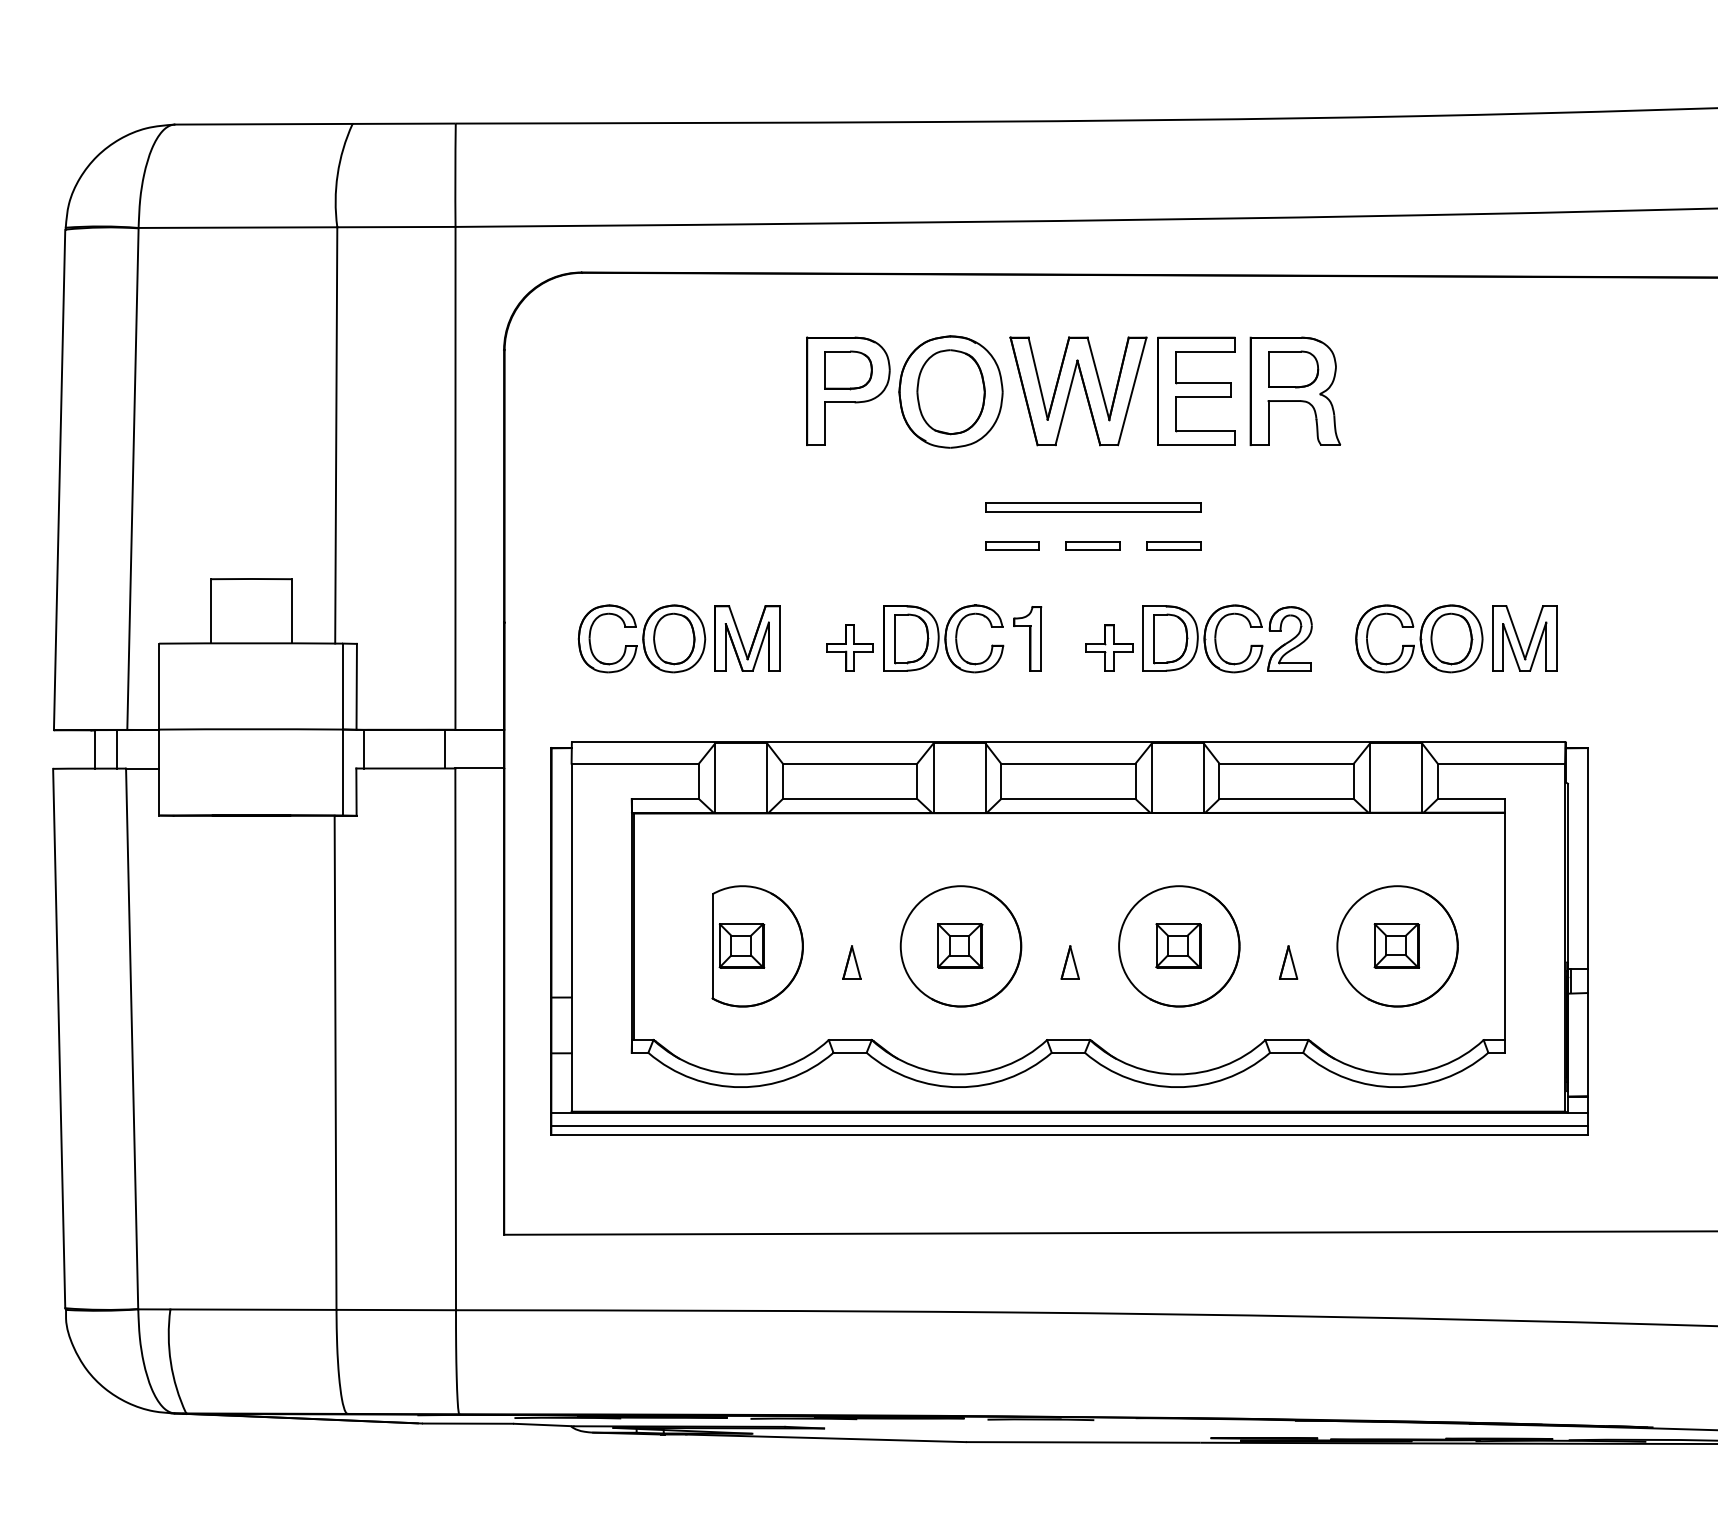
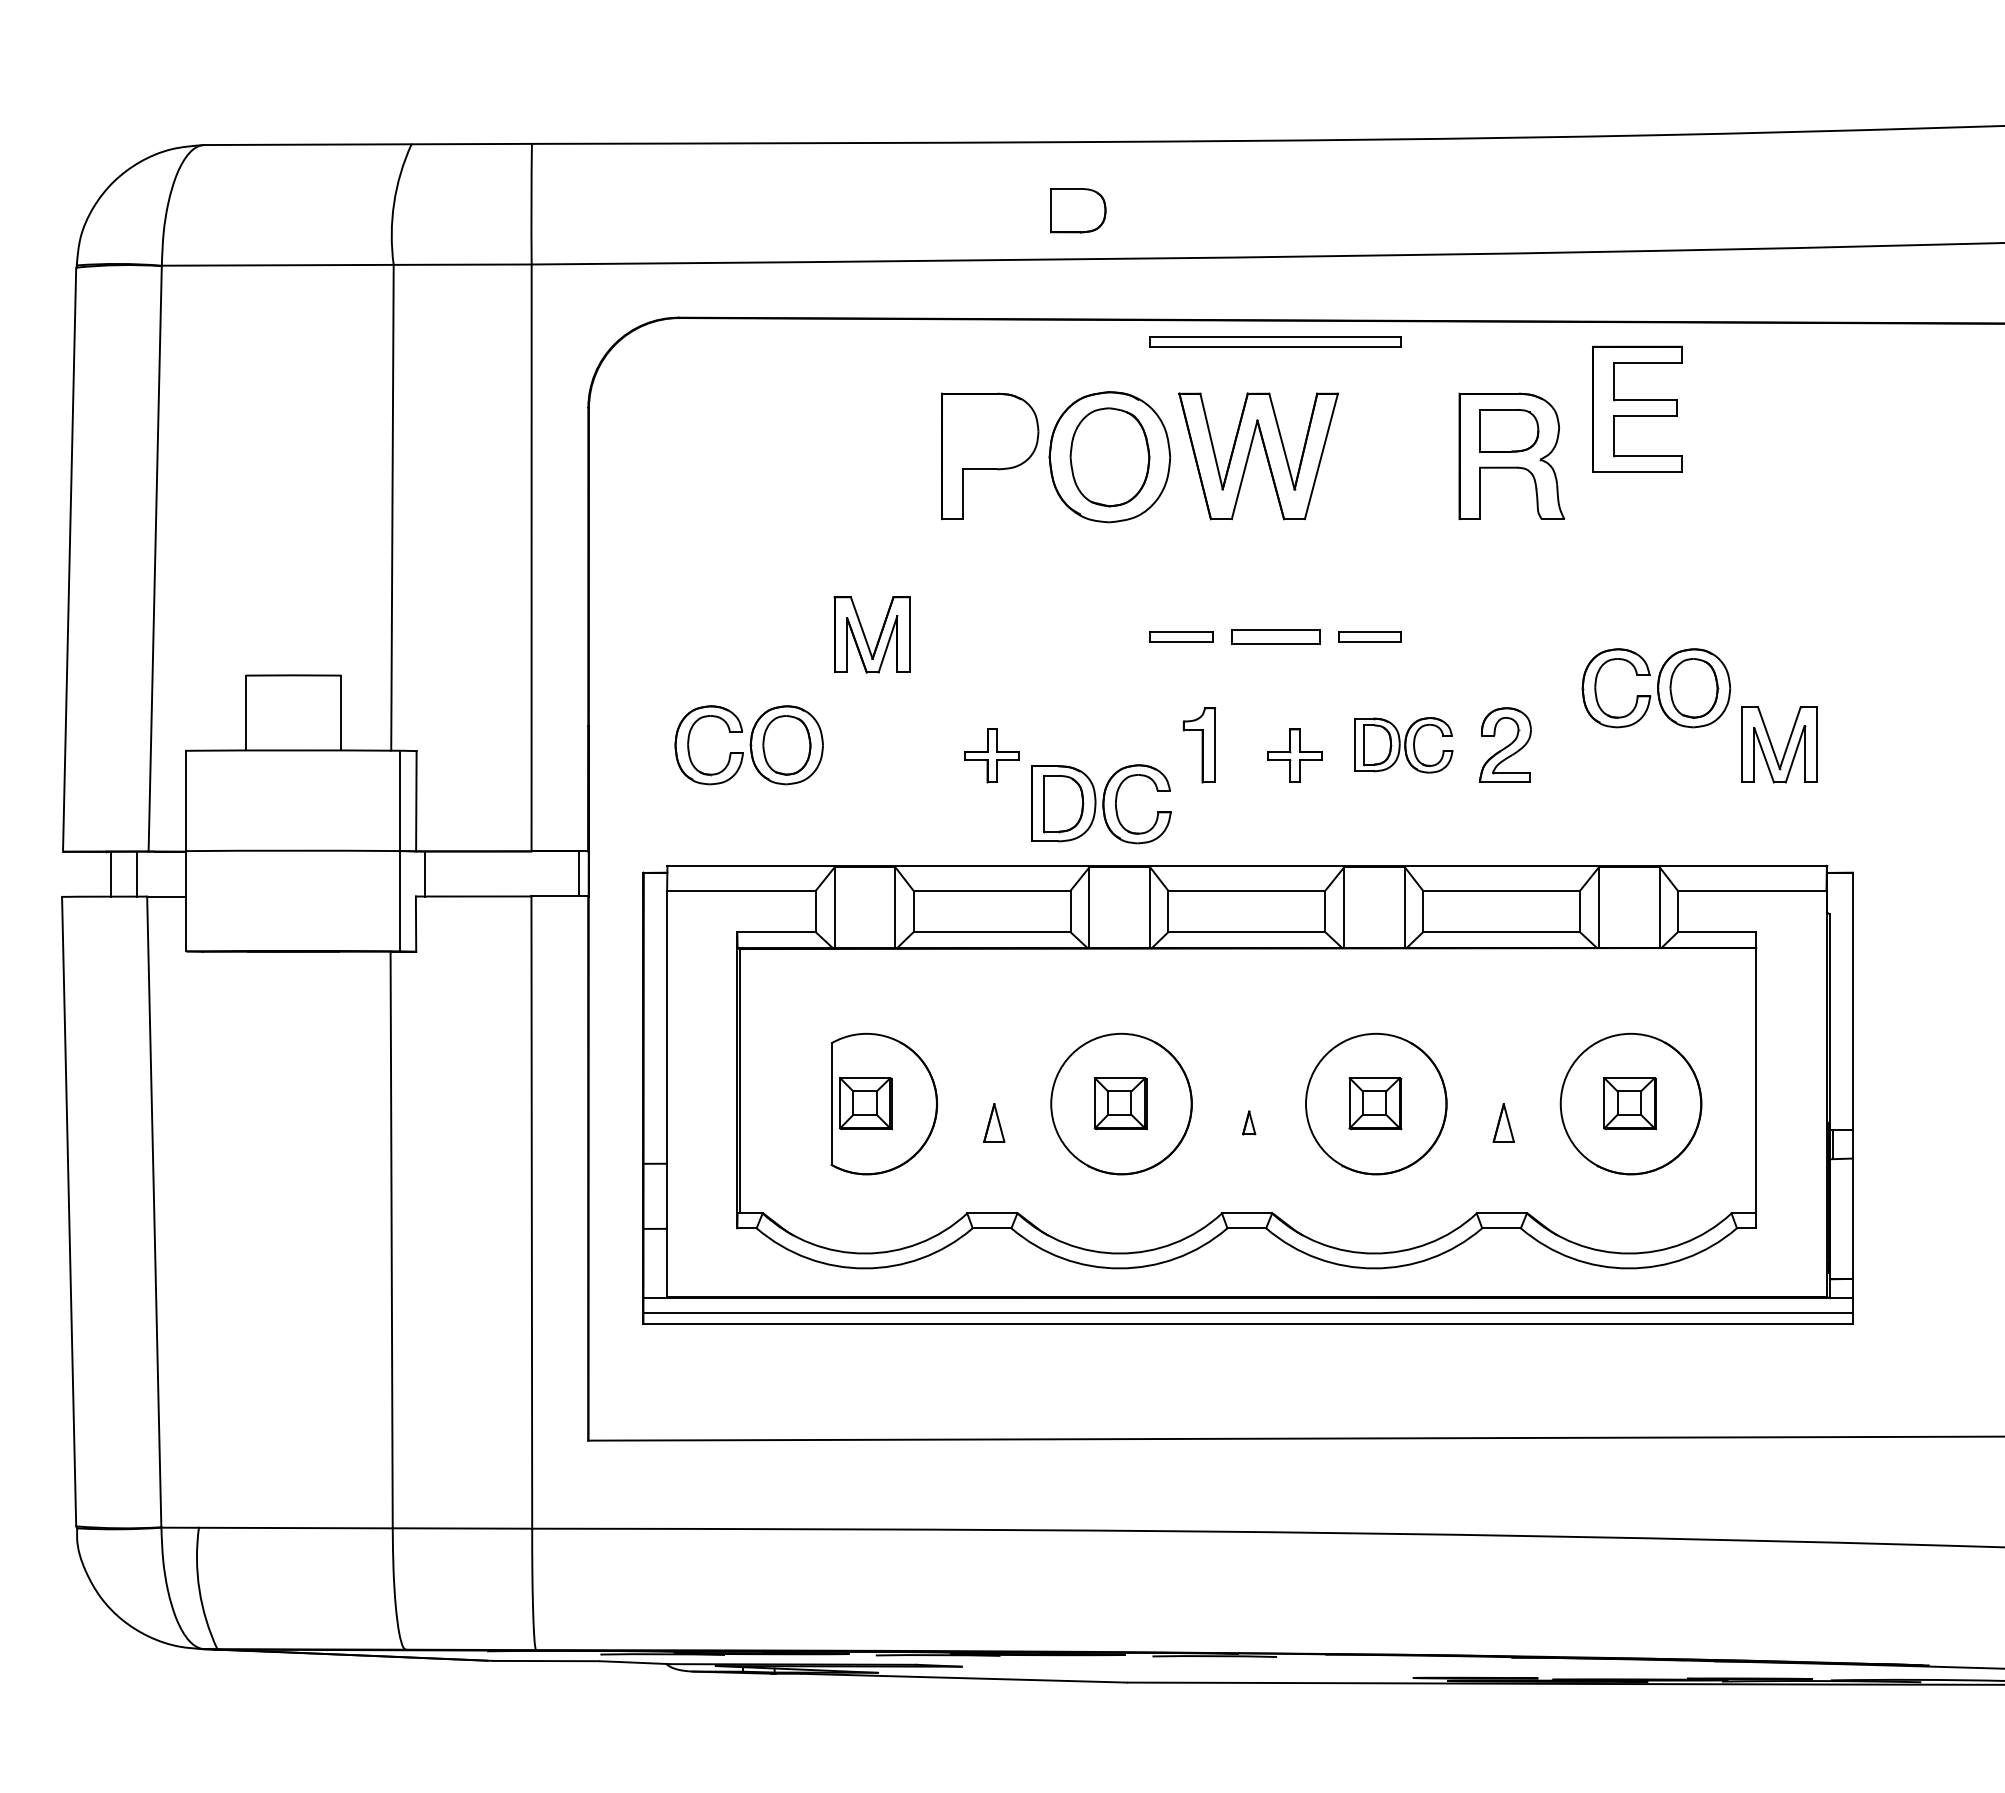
part: (848, 370) -> (1078, 210), moved
part: (1196, 390) -> (1637, 408), moved
part: (1092, 507) -> (1275, 341), moved
part: (1092, 545) -> (1275, 636), size x1.4
part: (746, 638) -> (871, 634), moved
part: (943, 639) -> (1101, 804), moved
part: (1202, 639) -> (1403, 745), size x0.7
part: (1419, 639) -> (1656, 688), moved
line: (444, 748) -> (578, 873), moved
part: (1070, 962) -> (1249, 1122), size x0.6

